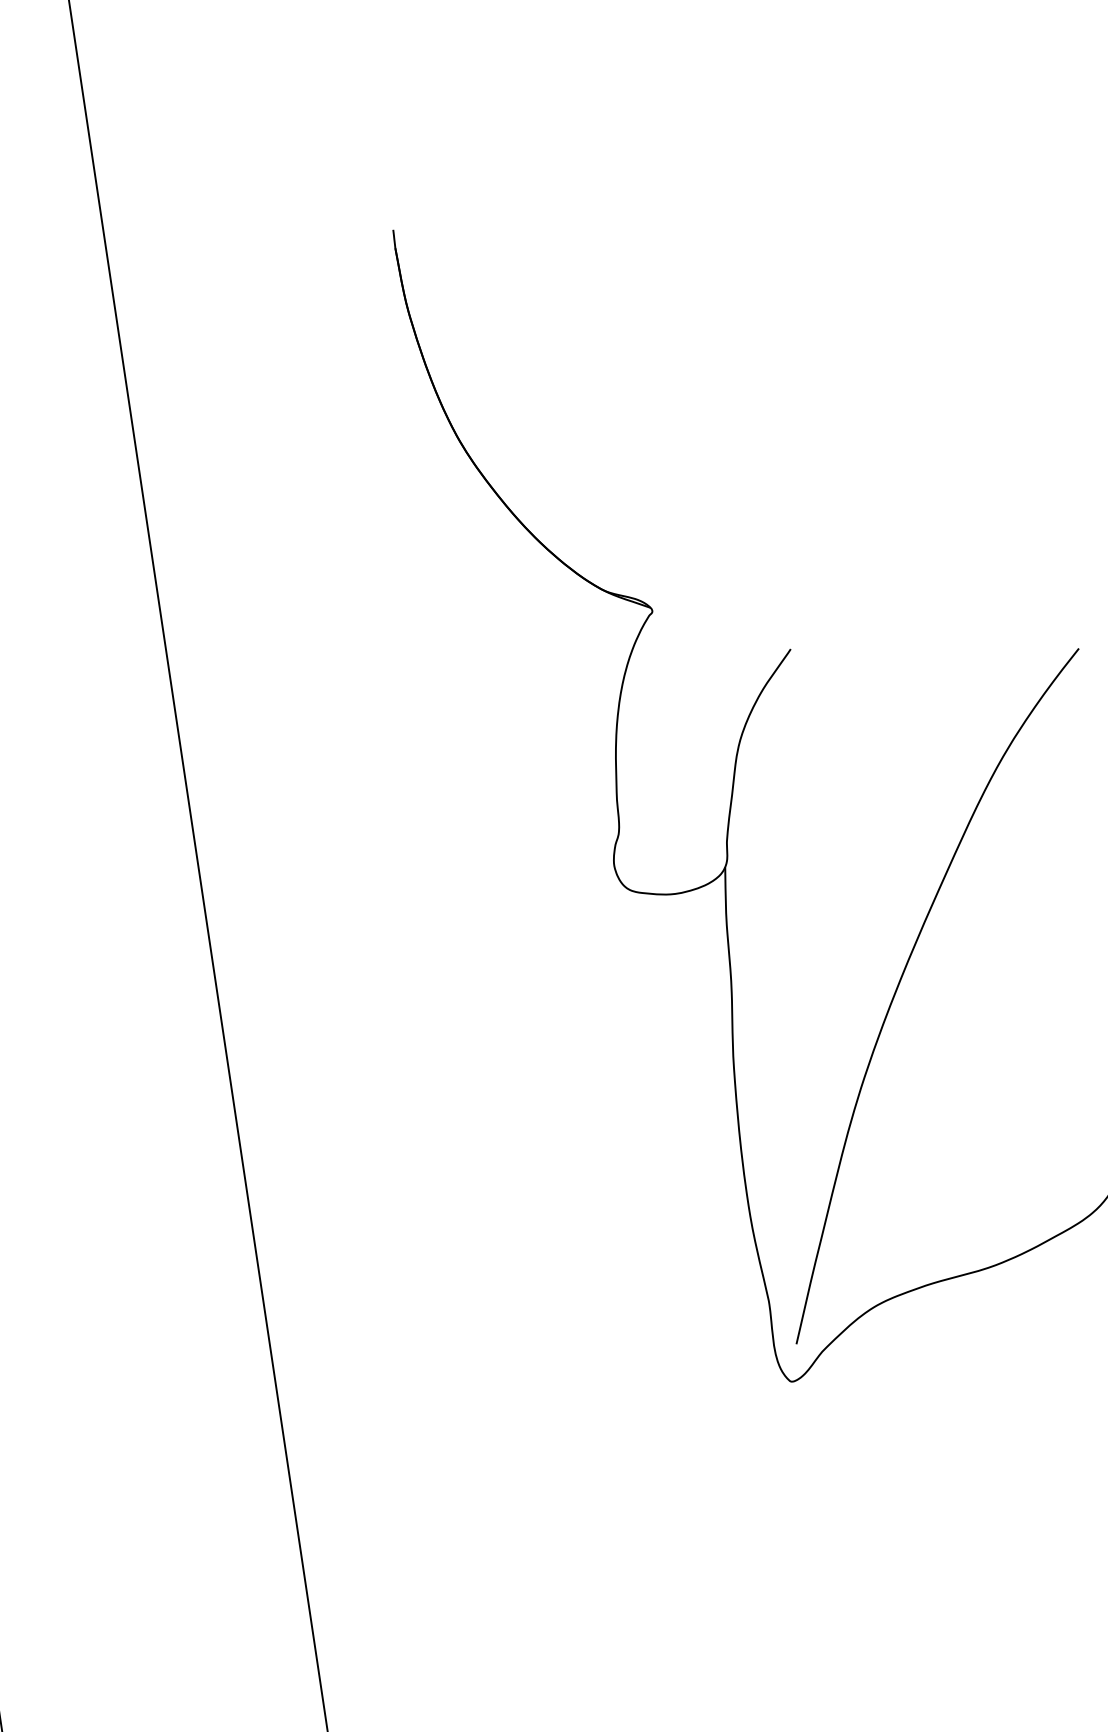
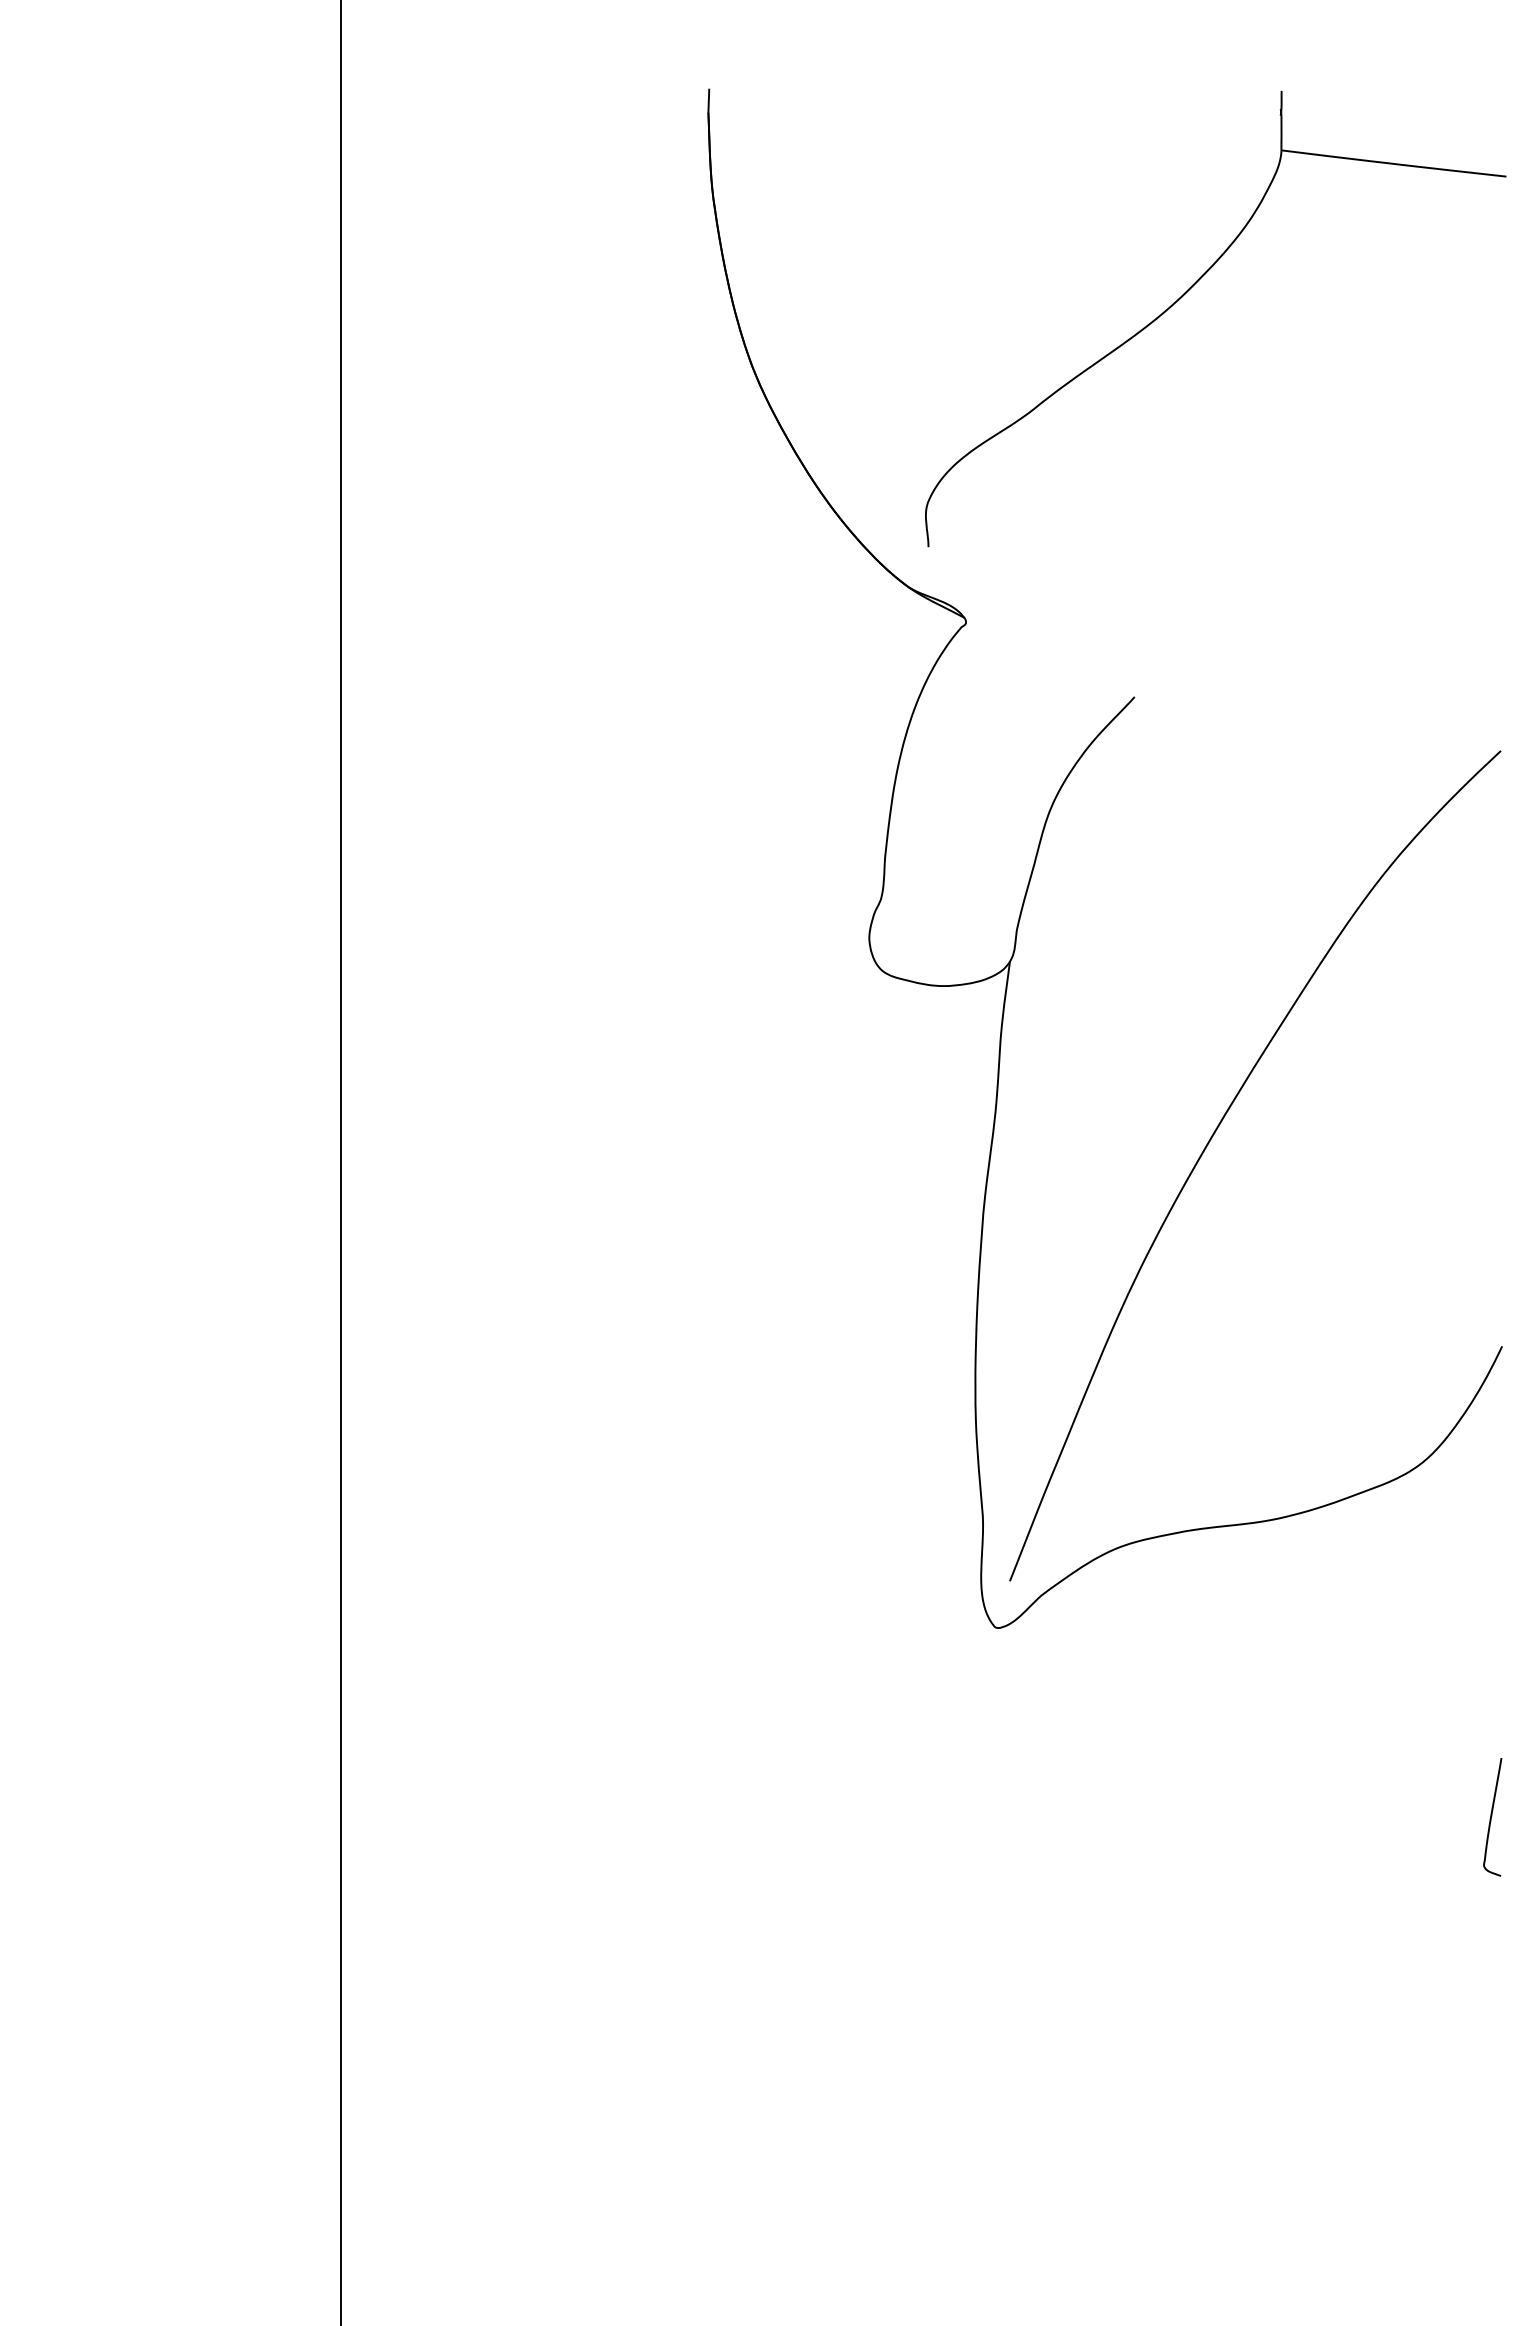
part: (785, 330) -> (1188, 291), added

